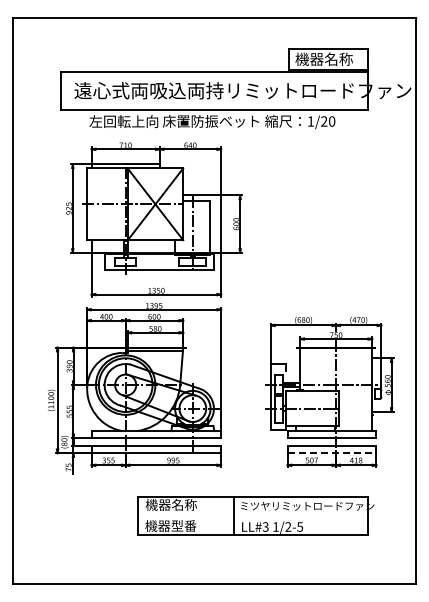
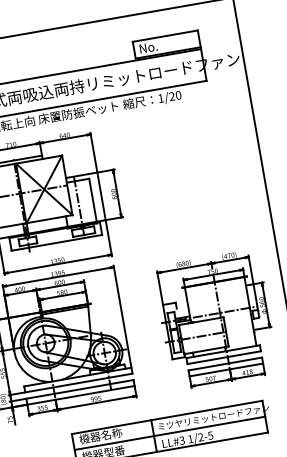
text: (323, 58) -> (162, 44), 機器名称 -> No.
line: (332, 453) -> (226, 370), dashed -> solid
line: (252, 515) -> (169, 433), added

